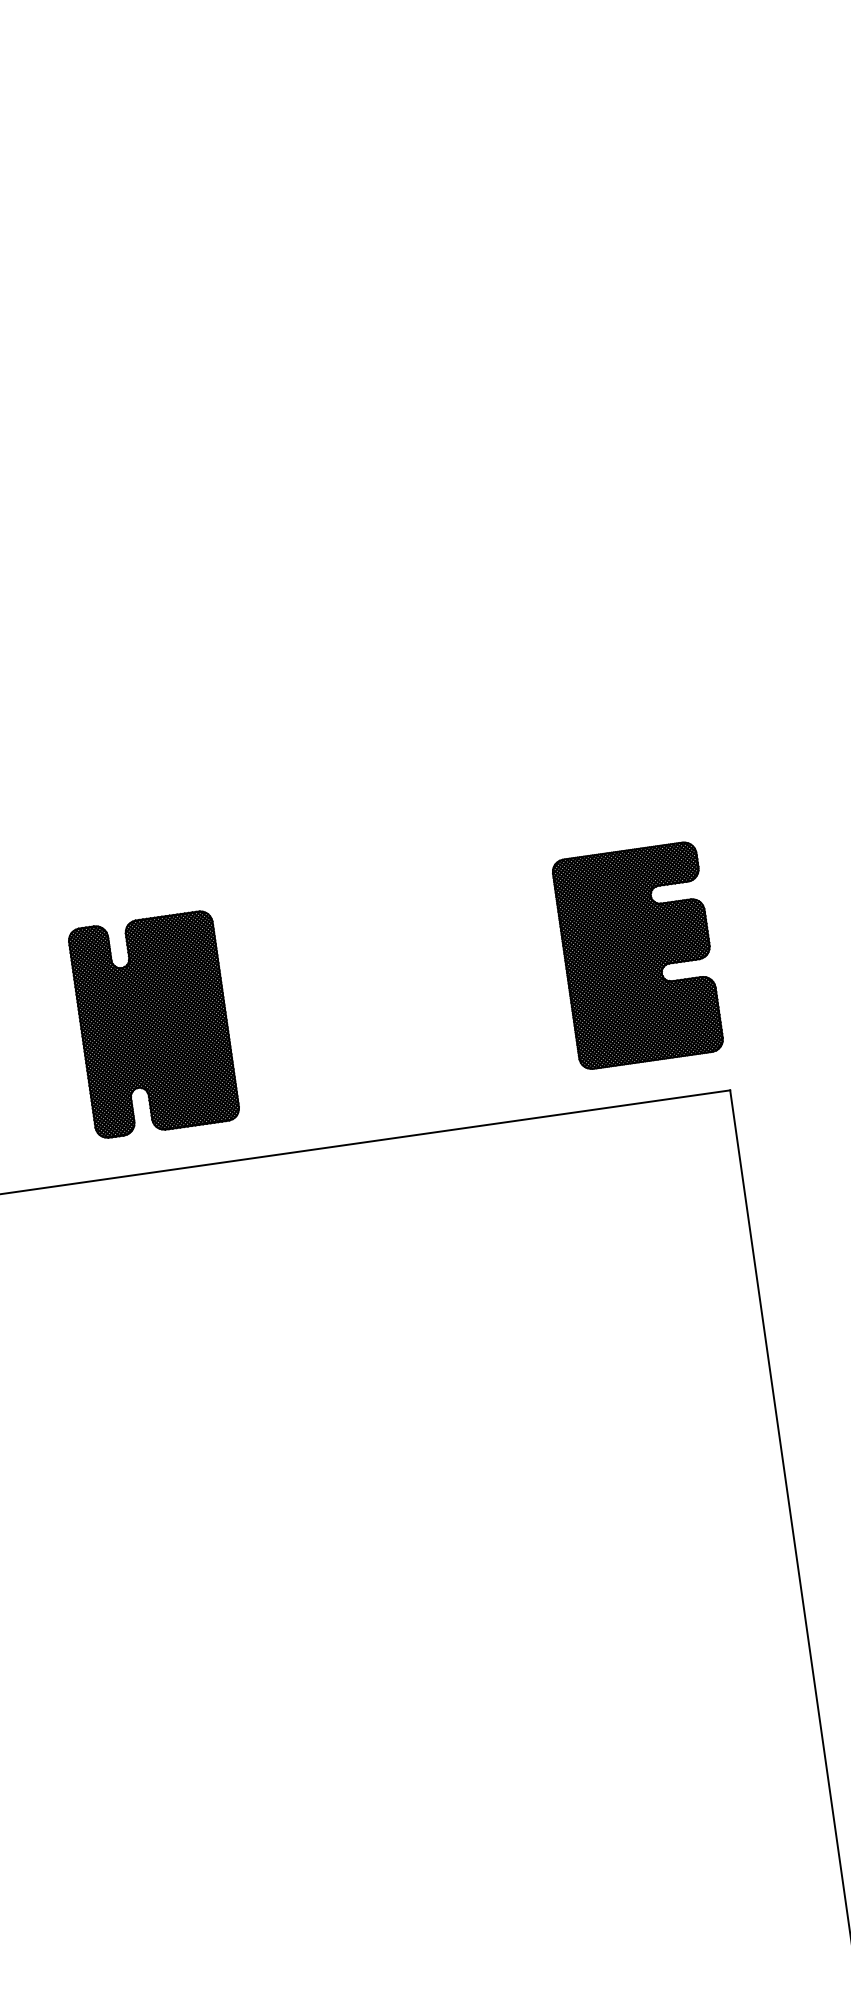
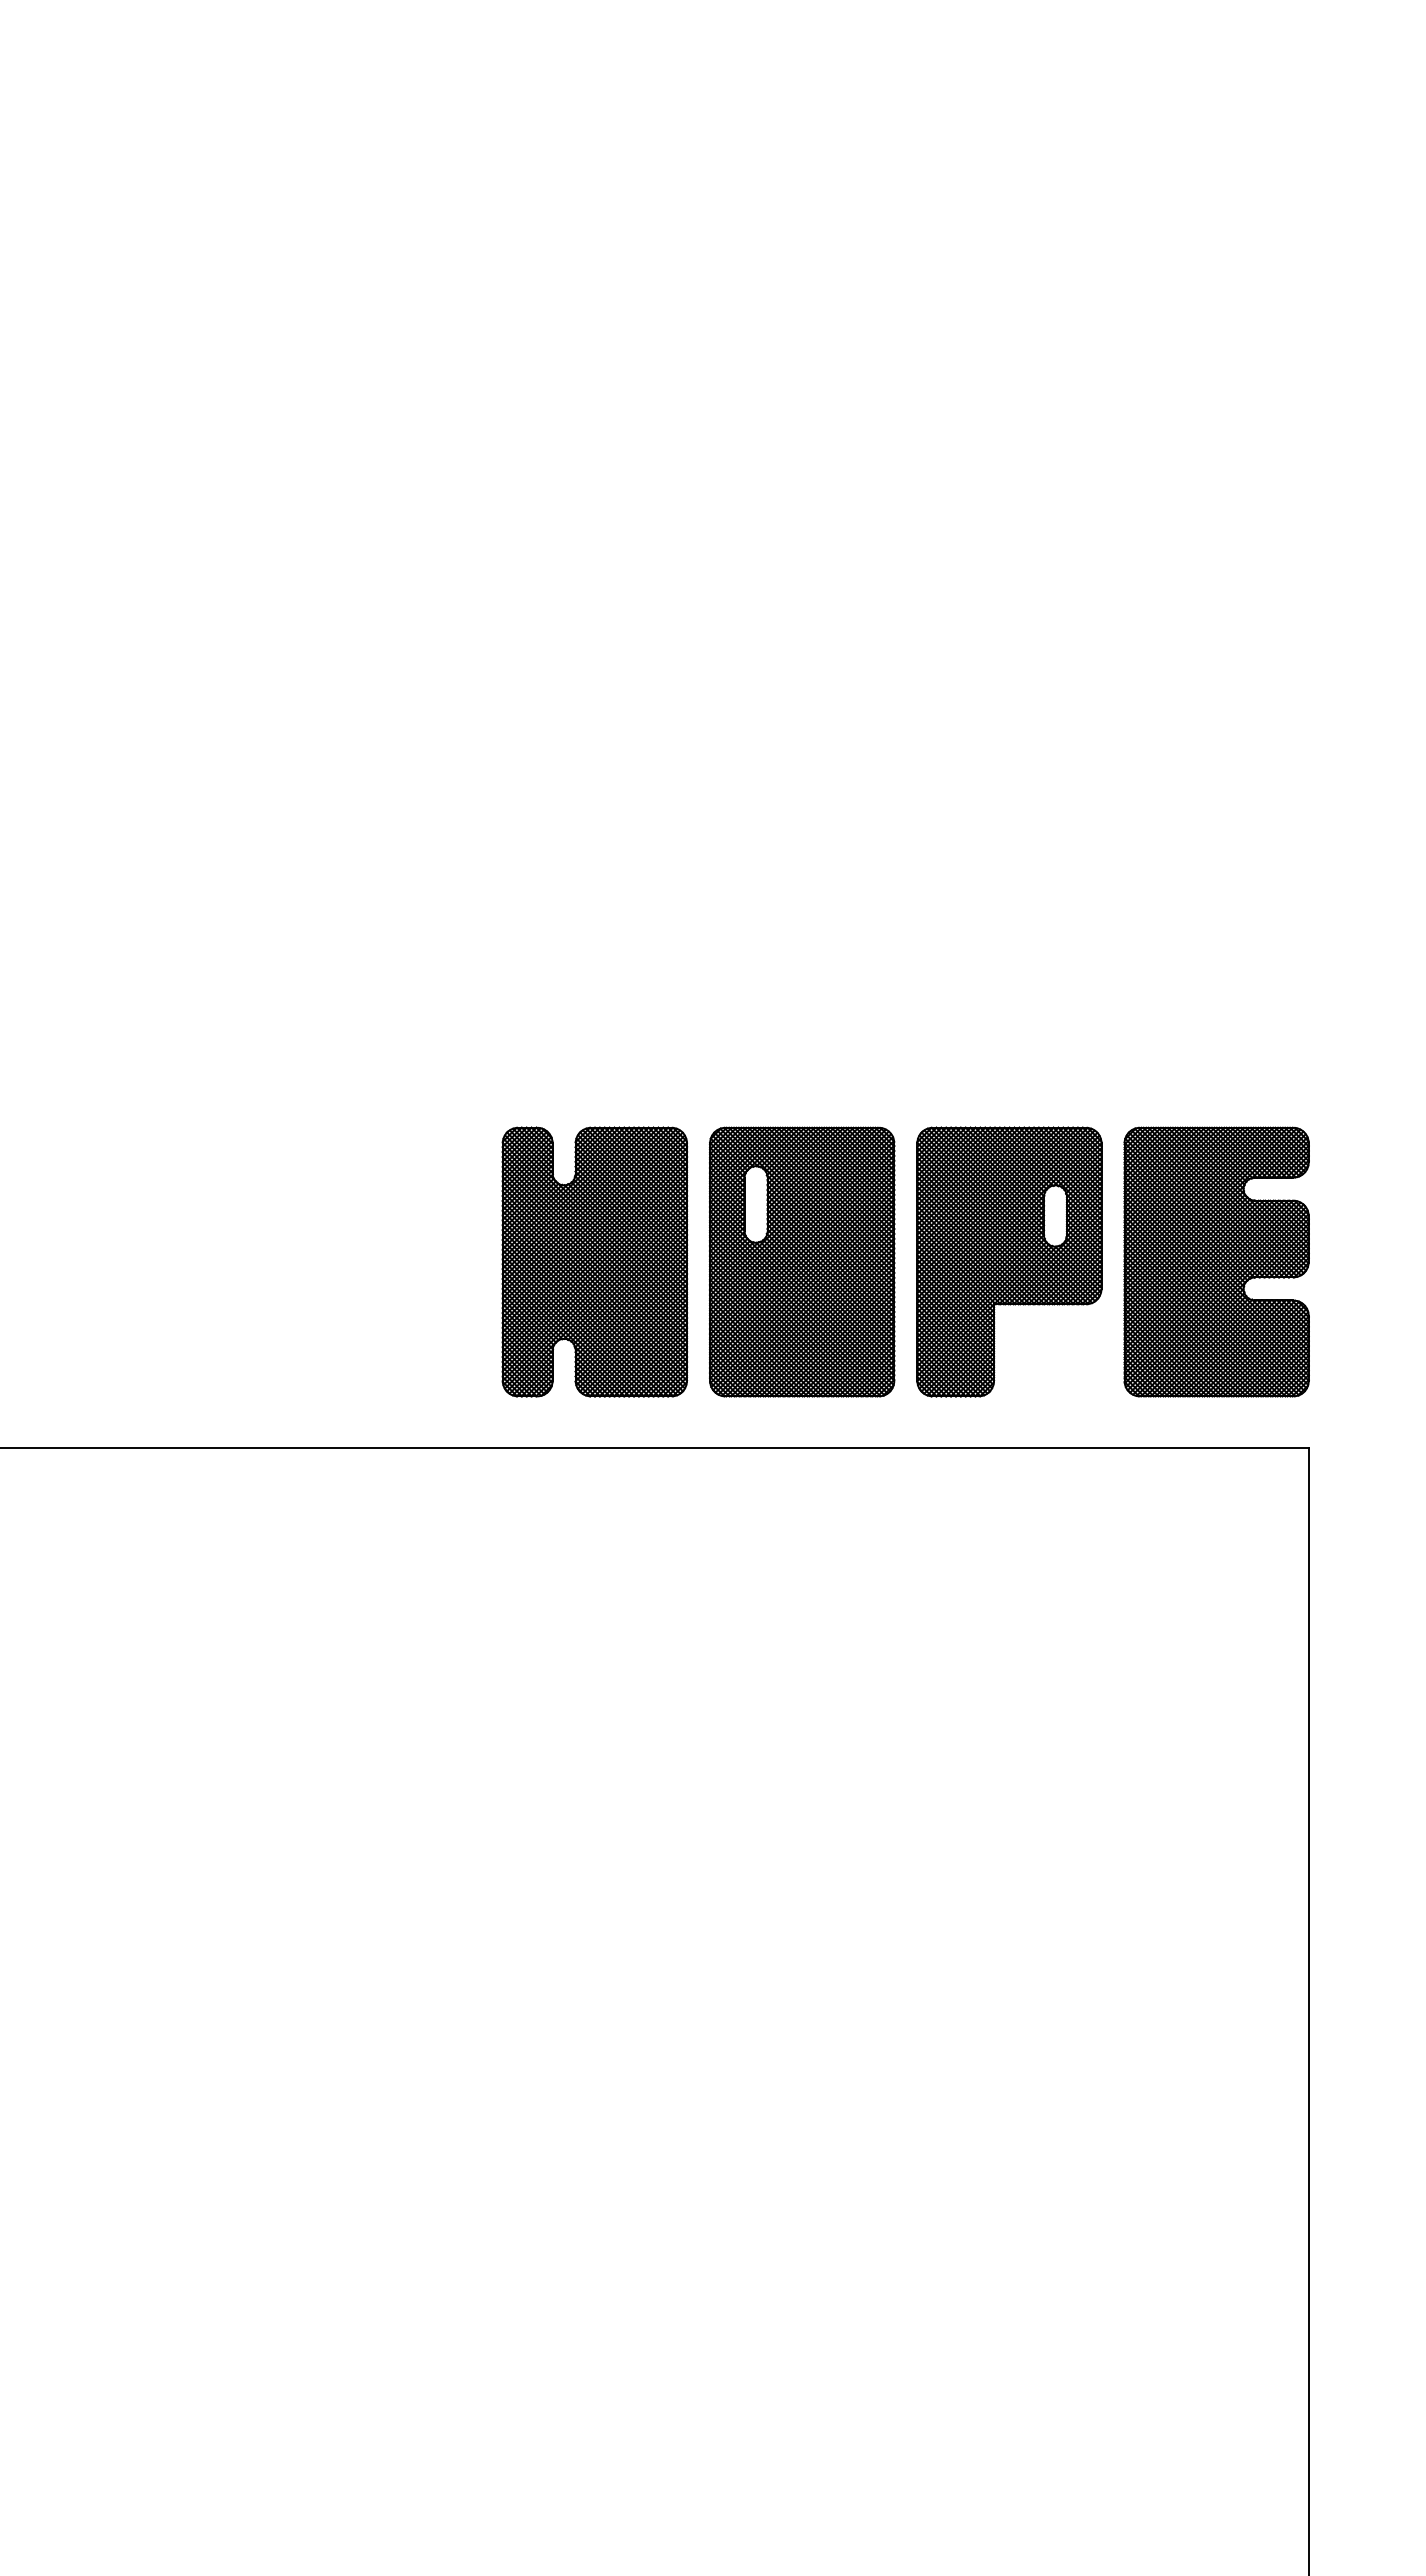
part: (476, 978) -> (1009, 1261), added
part: (315, 1001) -> (802, 1261), added

